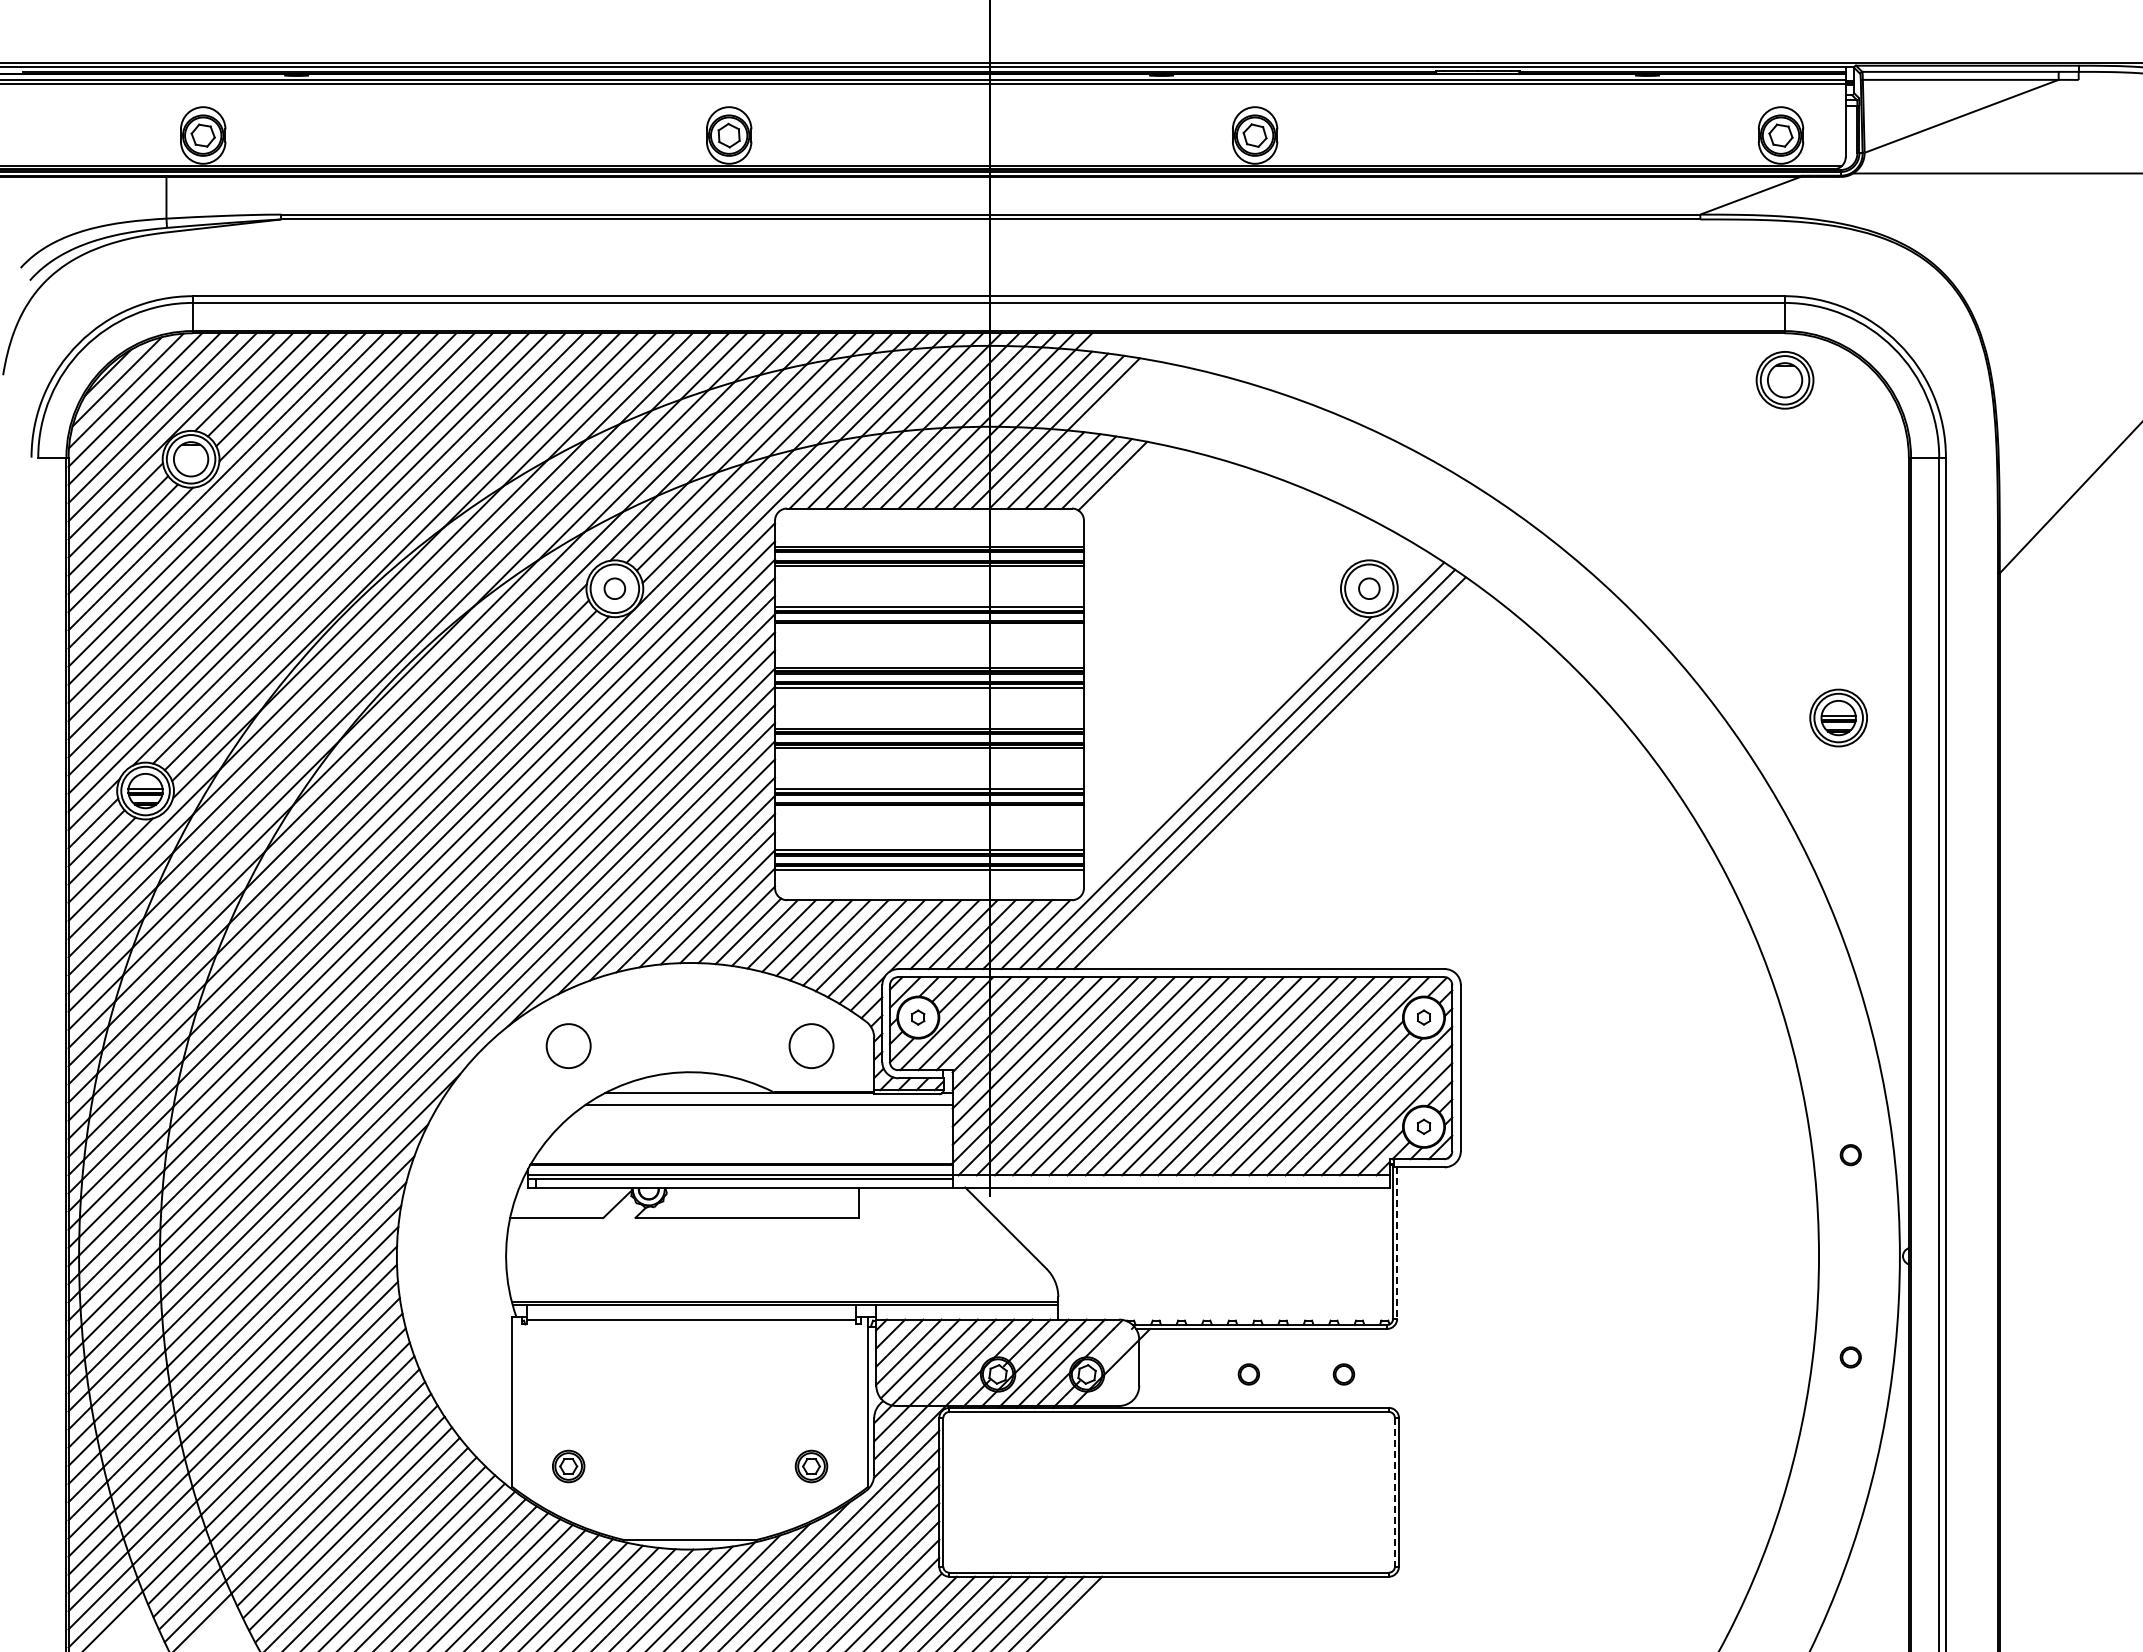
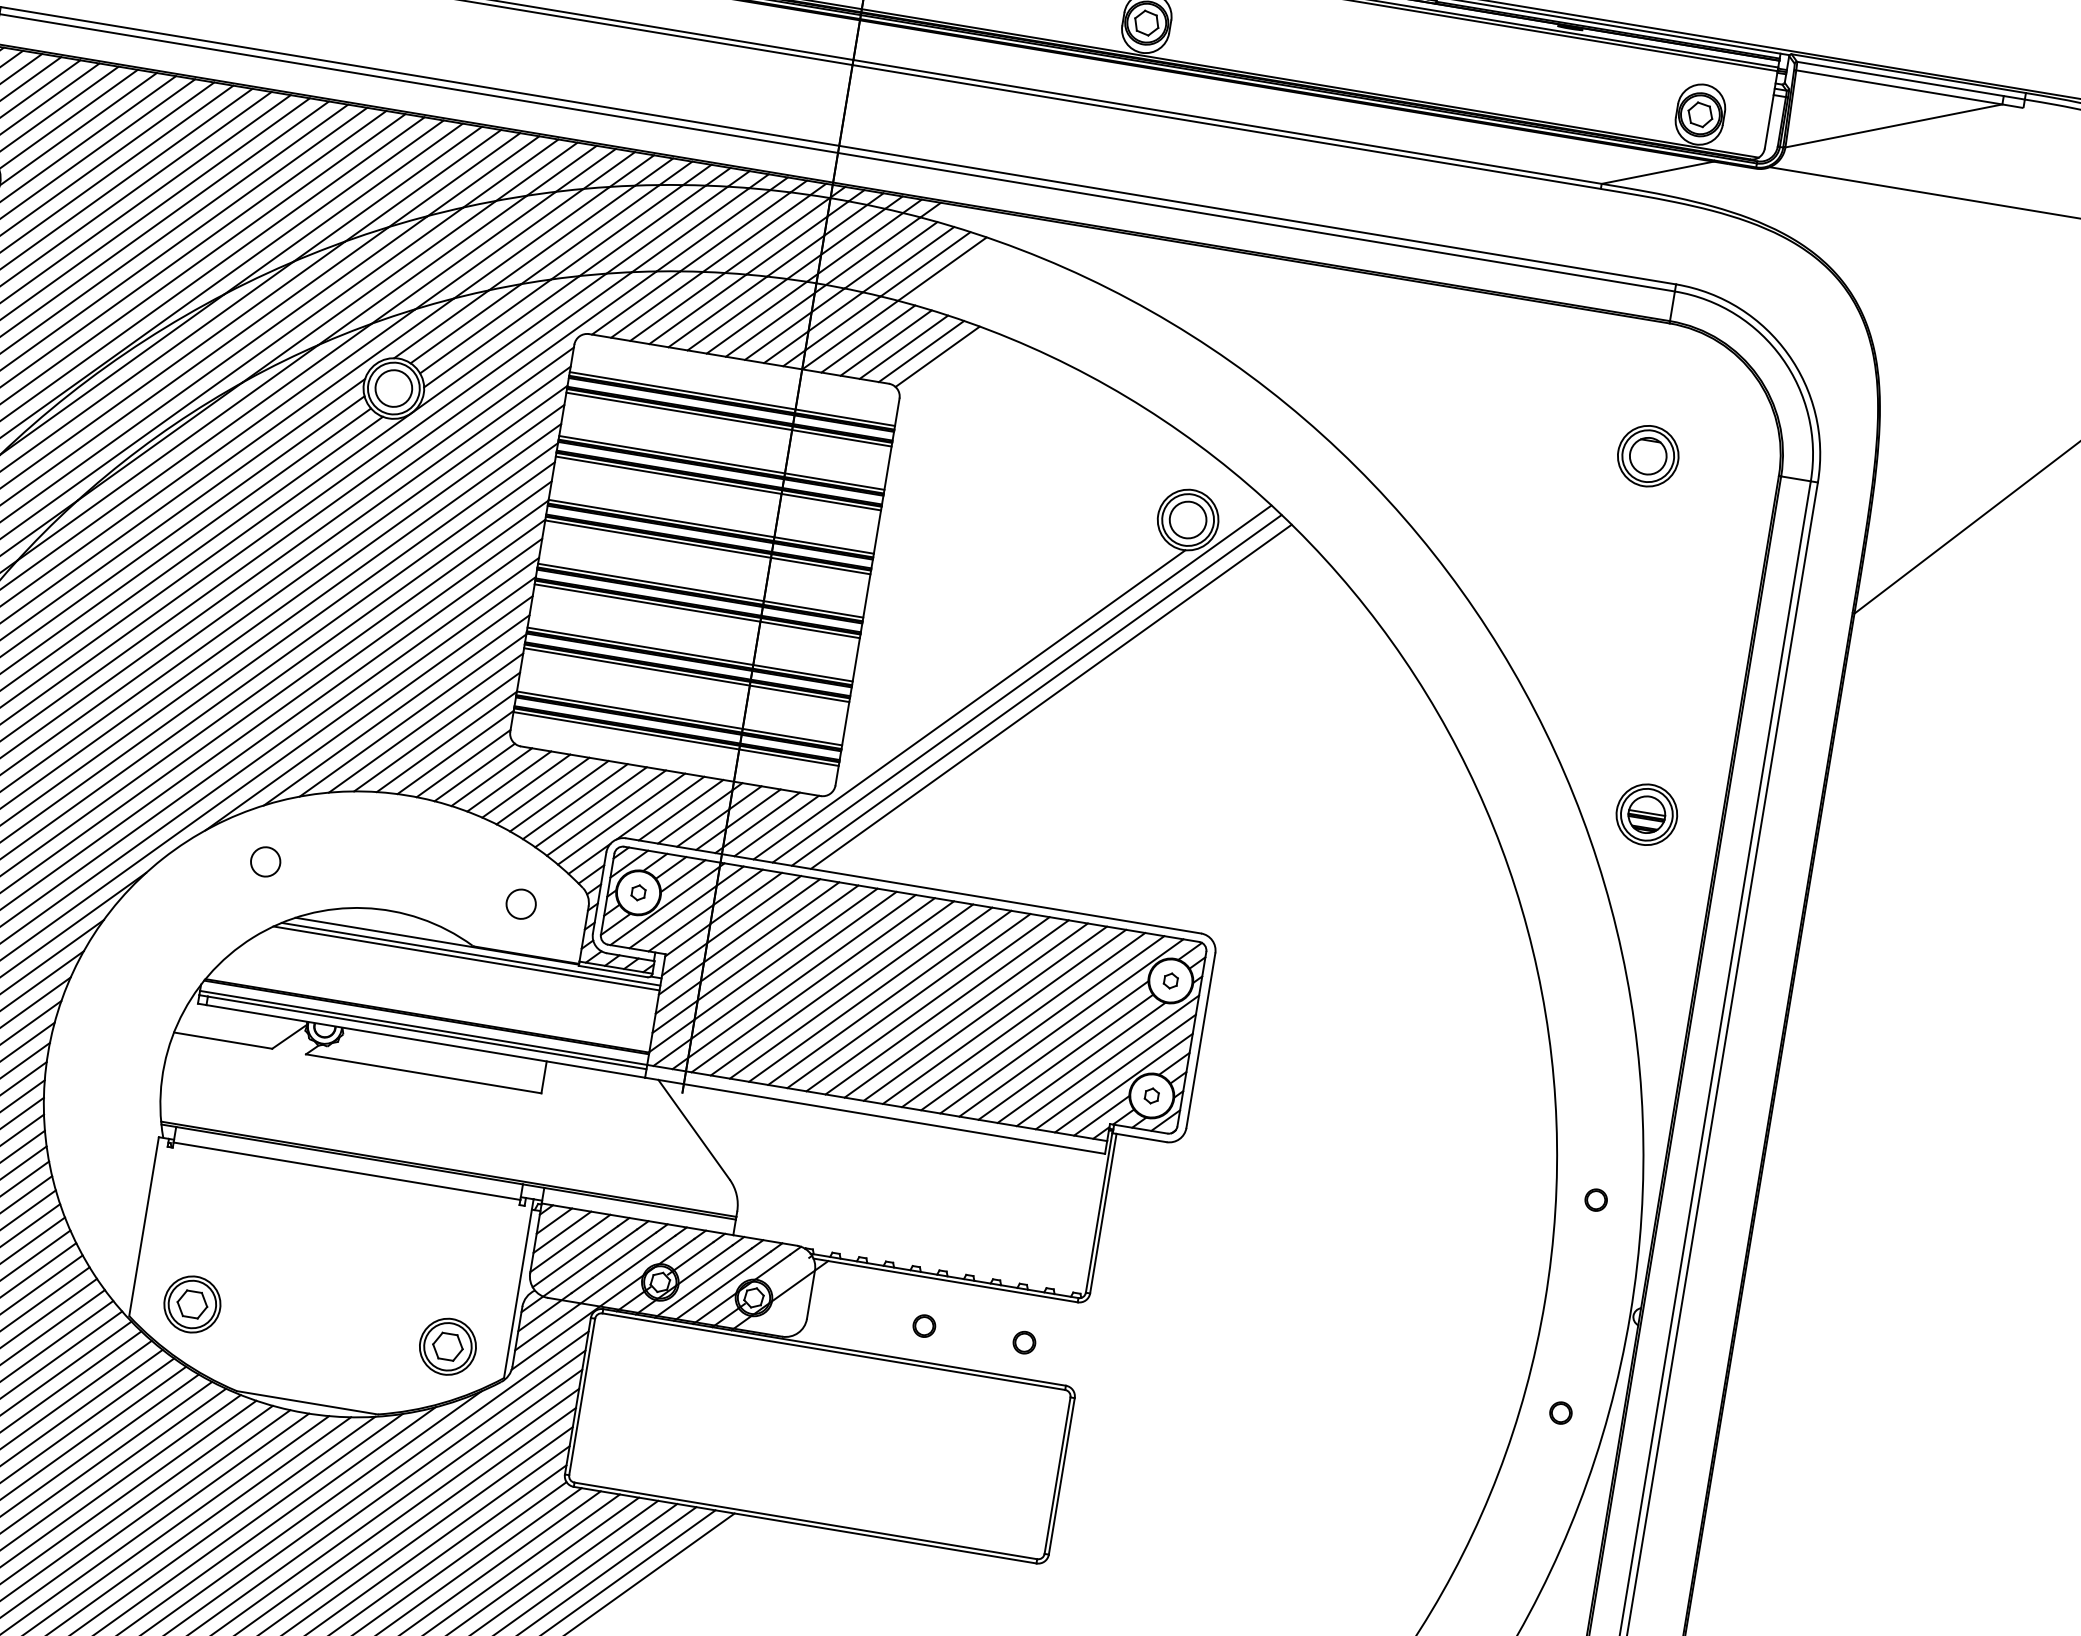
part: (1784, 380) -> (1647, 456), moved
circle: (614, 588) -> (393, 388), size x1.67
circle: (1369, 588) -> (1188, 519), size x1.67
line: (929, 626) -> (718, 483), added
part: (1838, 717) -> (1646, 814), moved
line: (929, 808) -> (686, 674), added
circle: (568, 1045) -> (265, 861), size x0.62
circle: (811, 1045) -> (521, 903), size x0.62
line: (772, 1100) -> (470, 954), added
line: (1397, 1243) -> (1103, 1214), dashed -> solid
part: (568, 1466) -> (192, 1304), size x1.67
part: (811, 1466) -> (447, 1346), size x1.67
line: (1394, 1492) -> (1057, 1475), dashed -> solid

